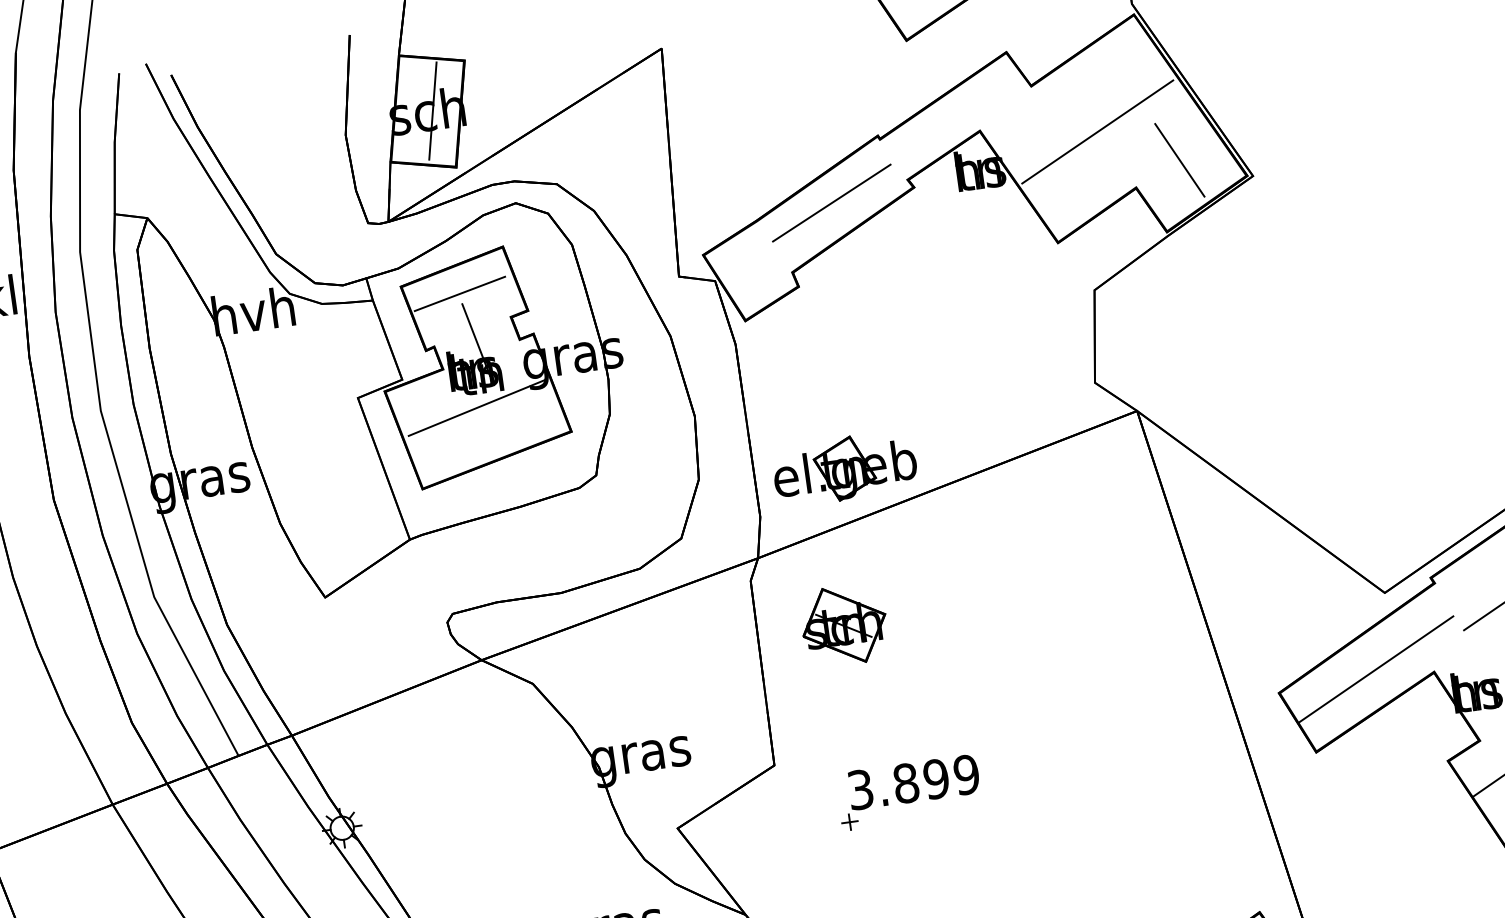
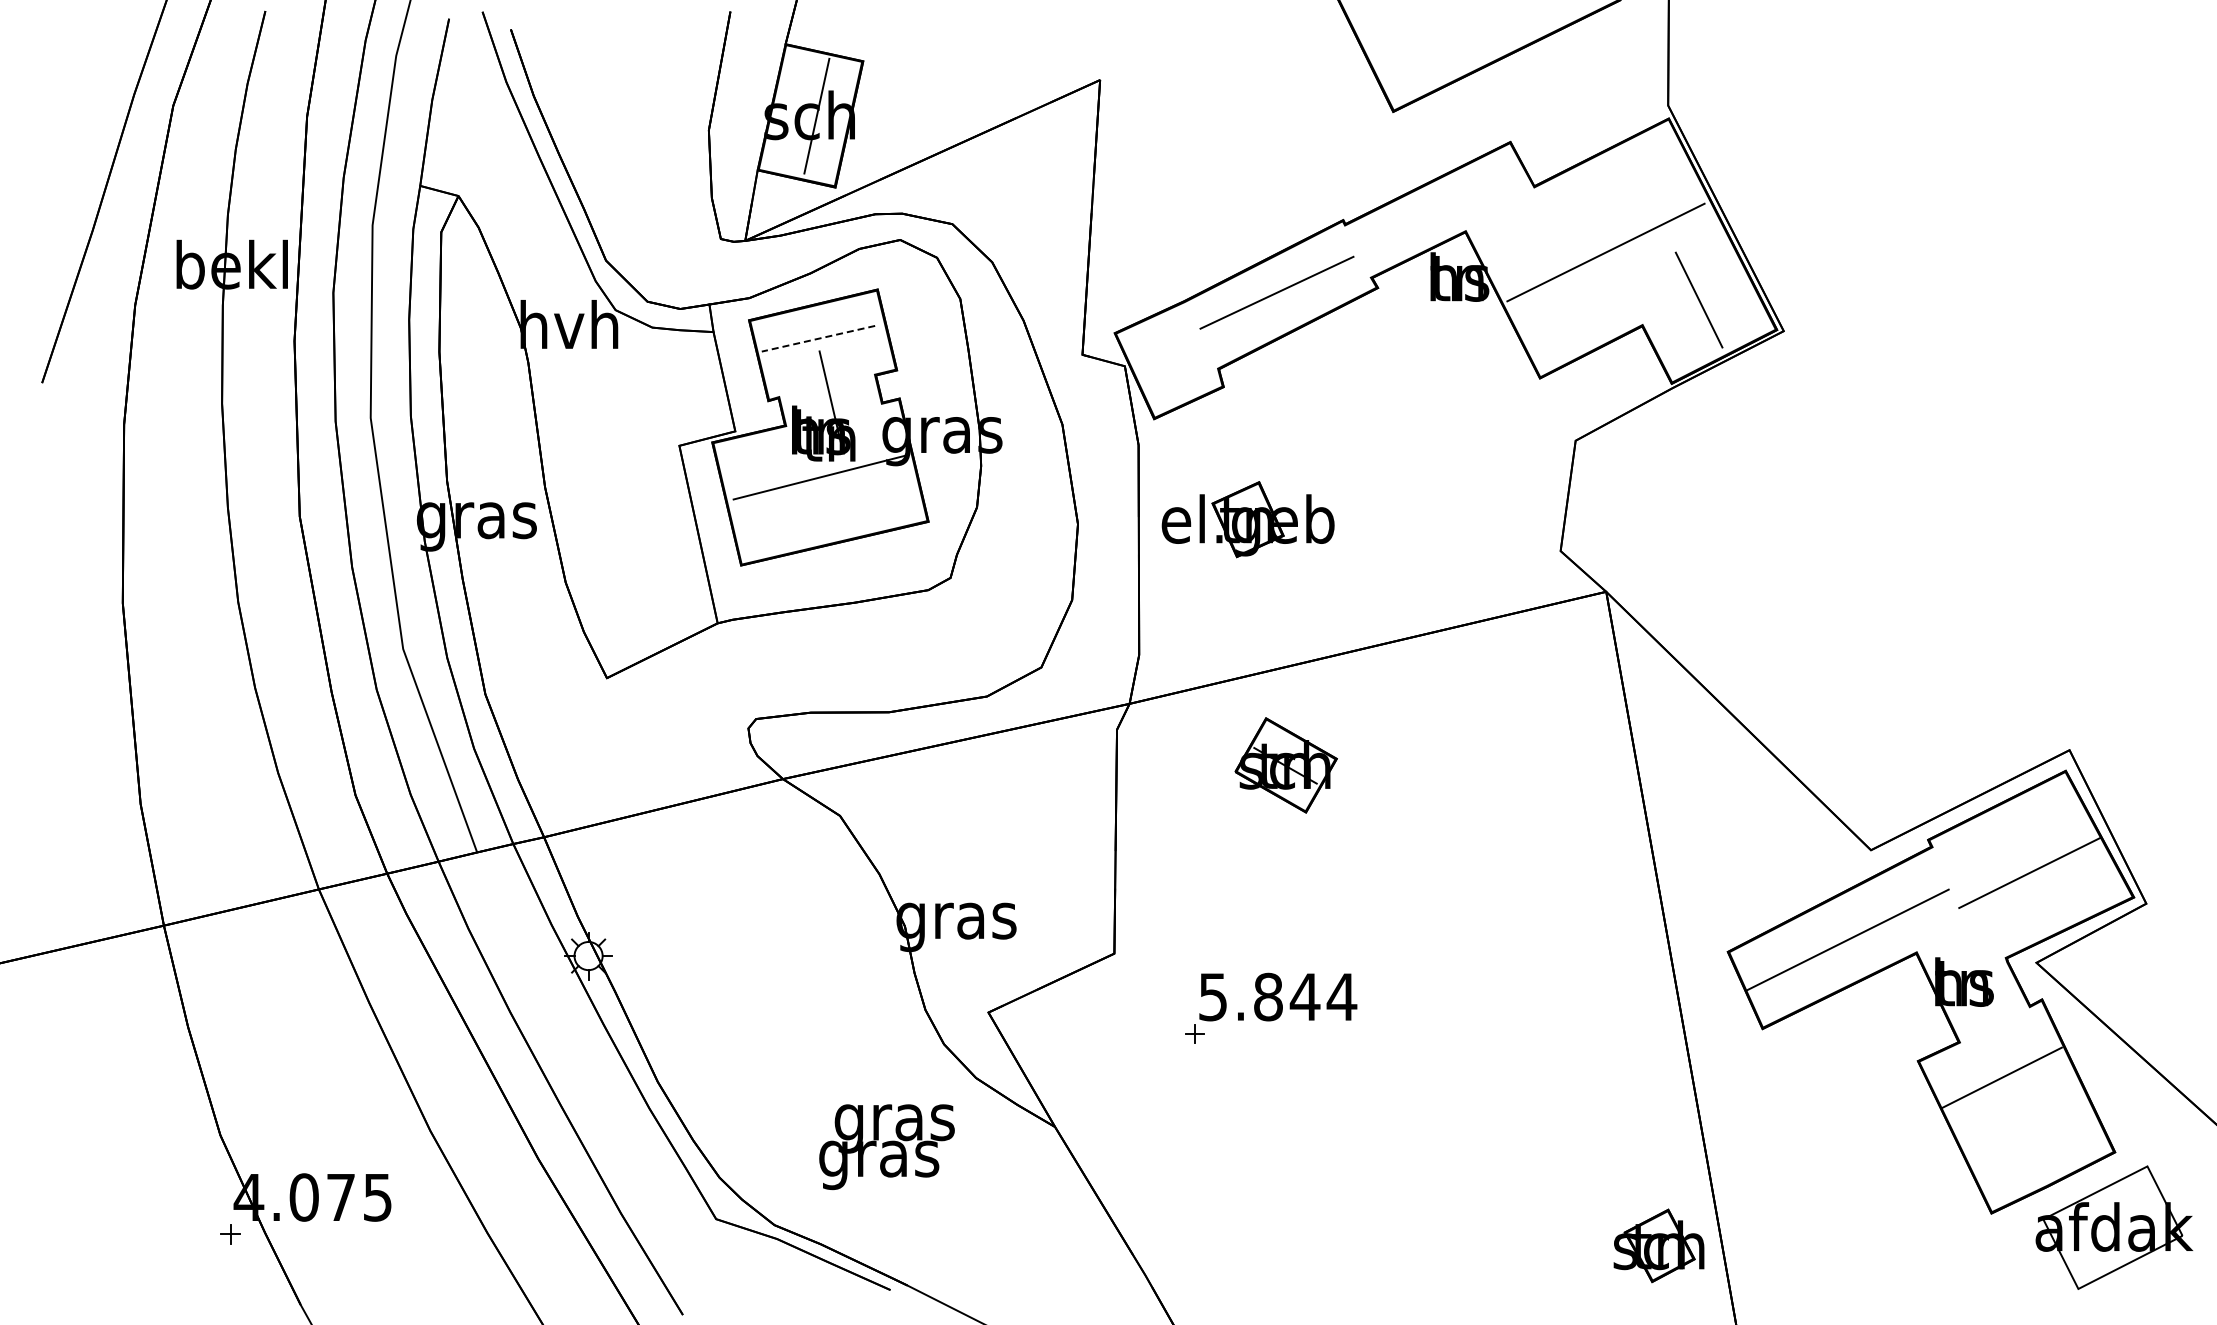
line: (459, 293) -> (817, 338), solid -> dashed
part: (844, 468) -> (1247, 519), moved
part: (843, 625) -> (1285, 765), moved
text: (914, 781) -> (1278, 996), 3.899 -> 5.844

